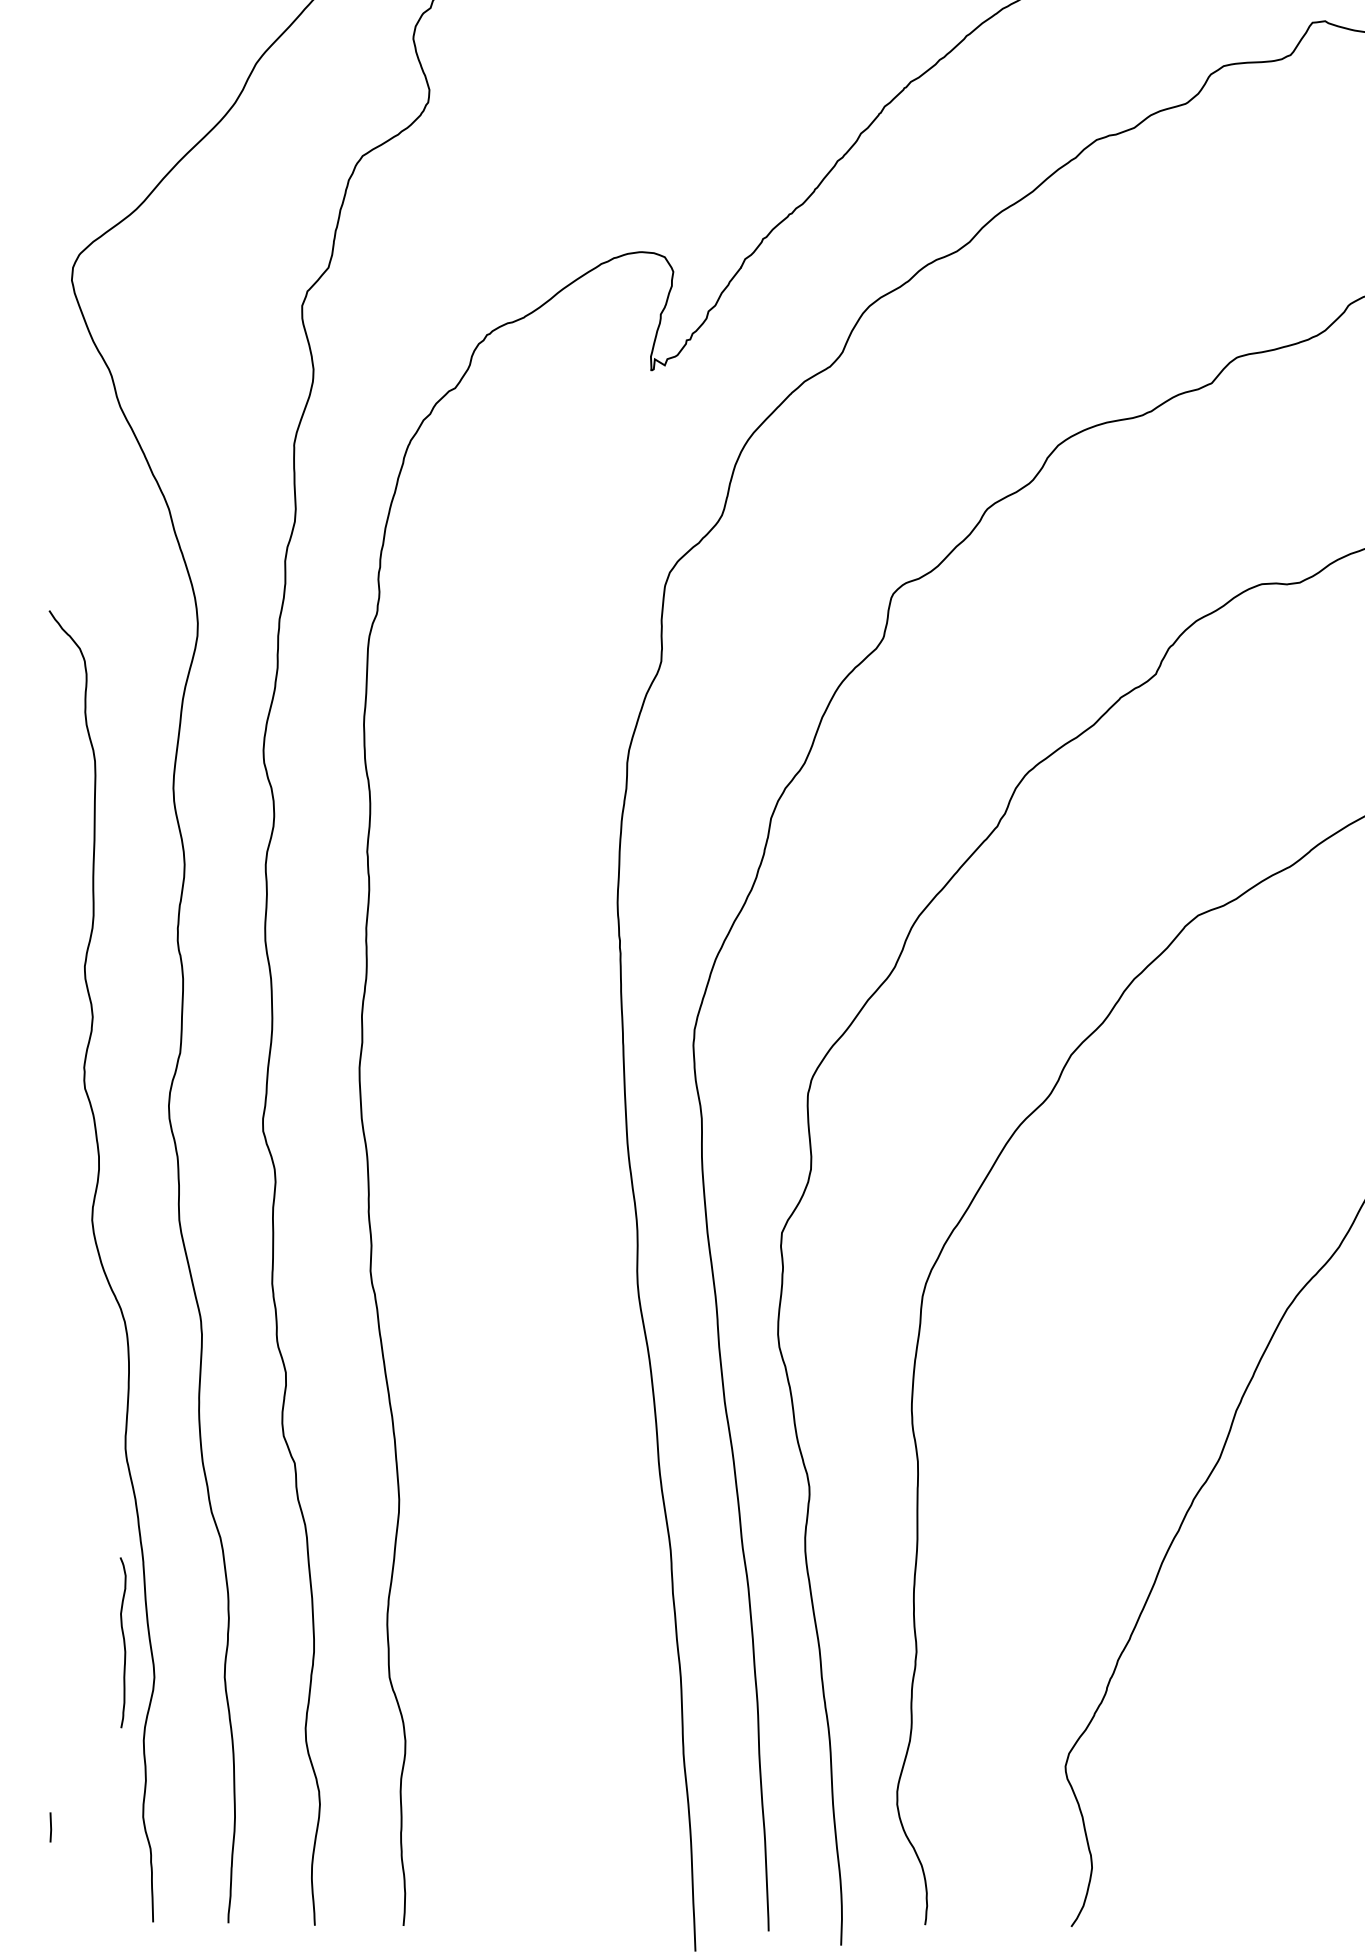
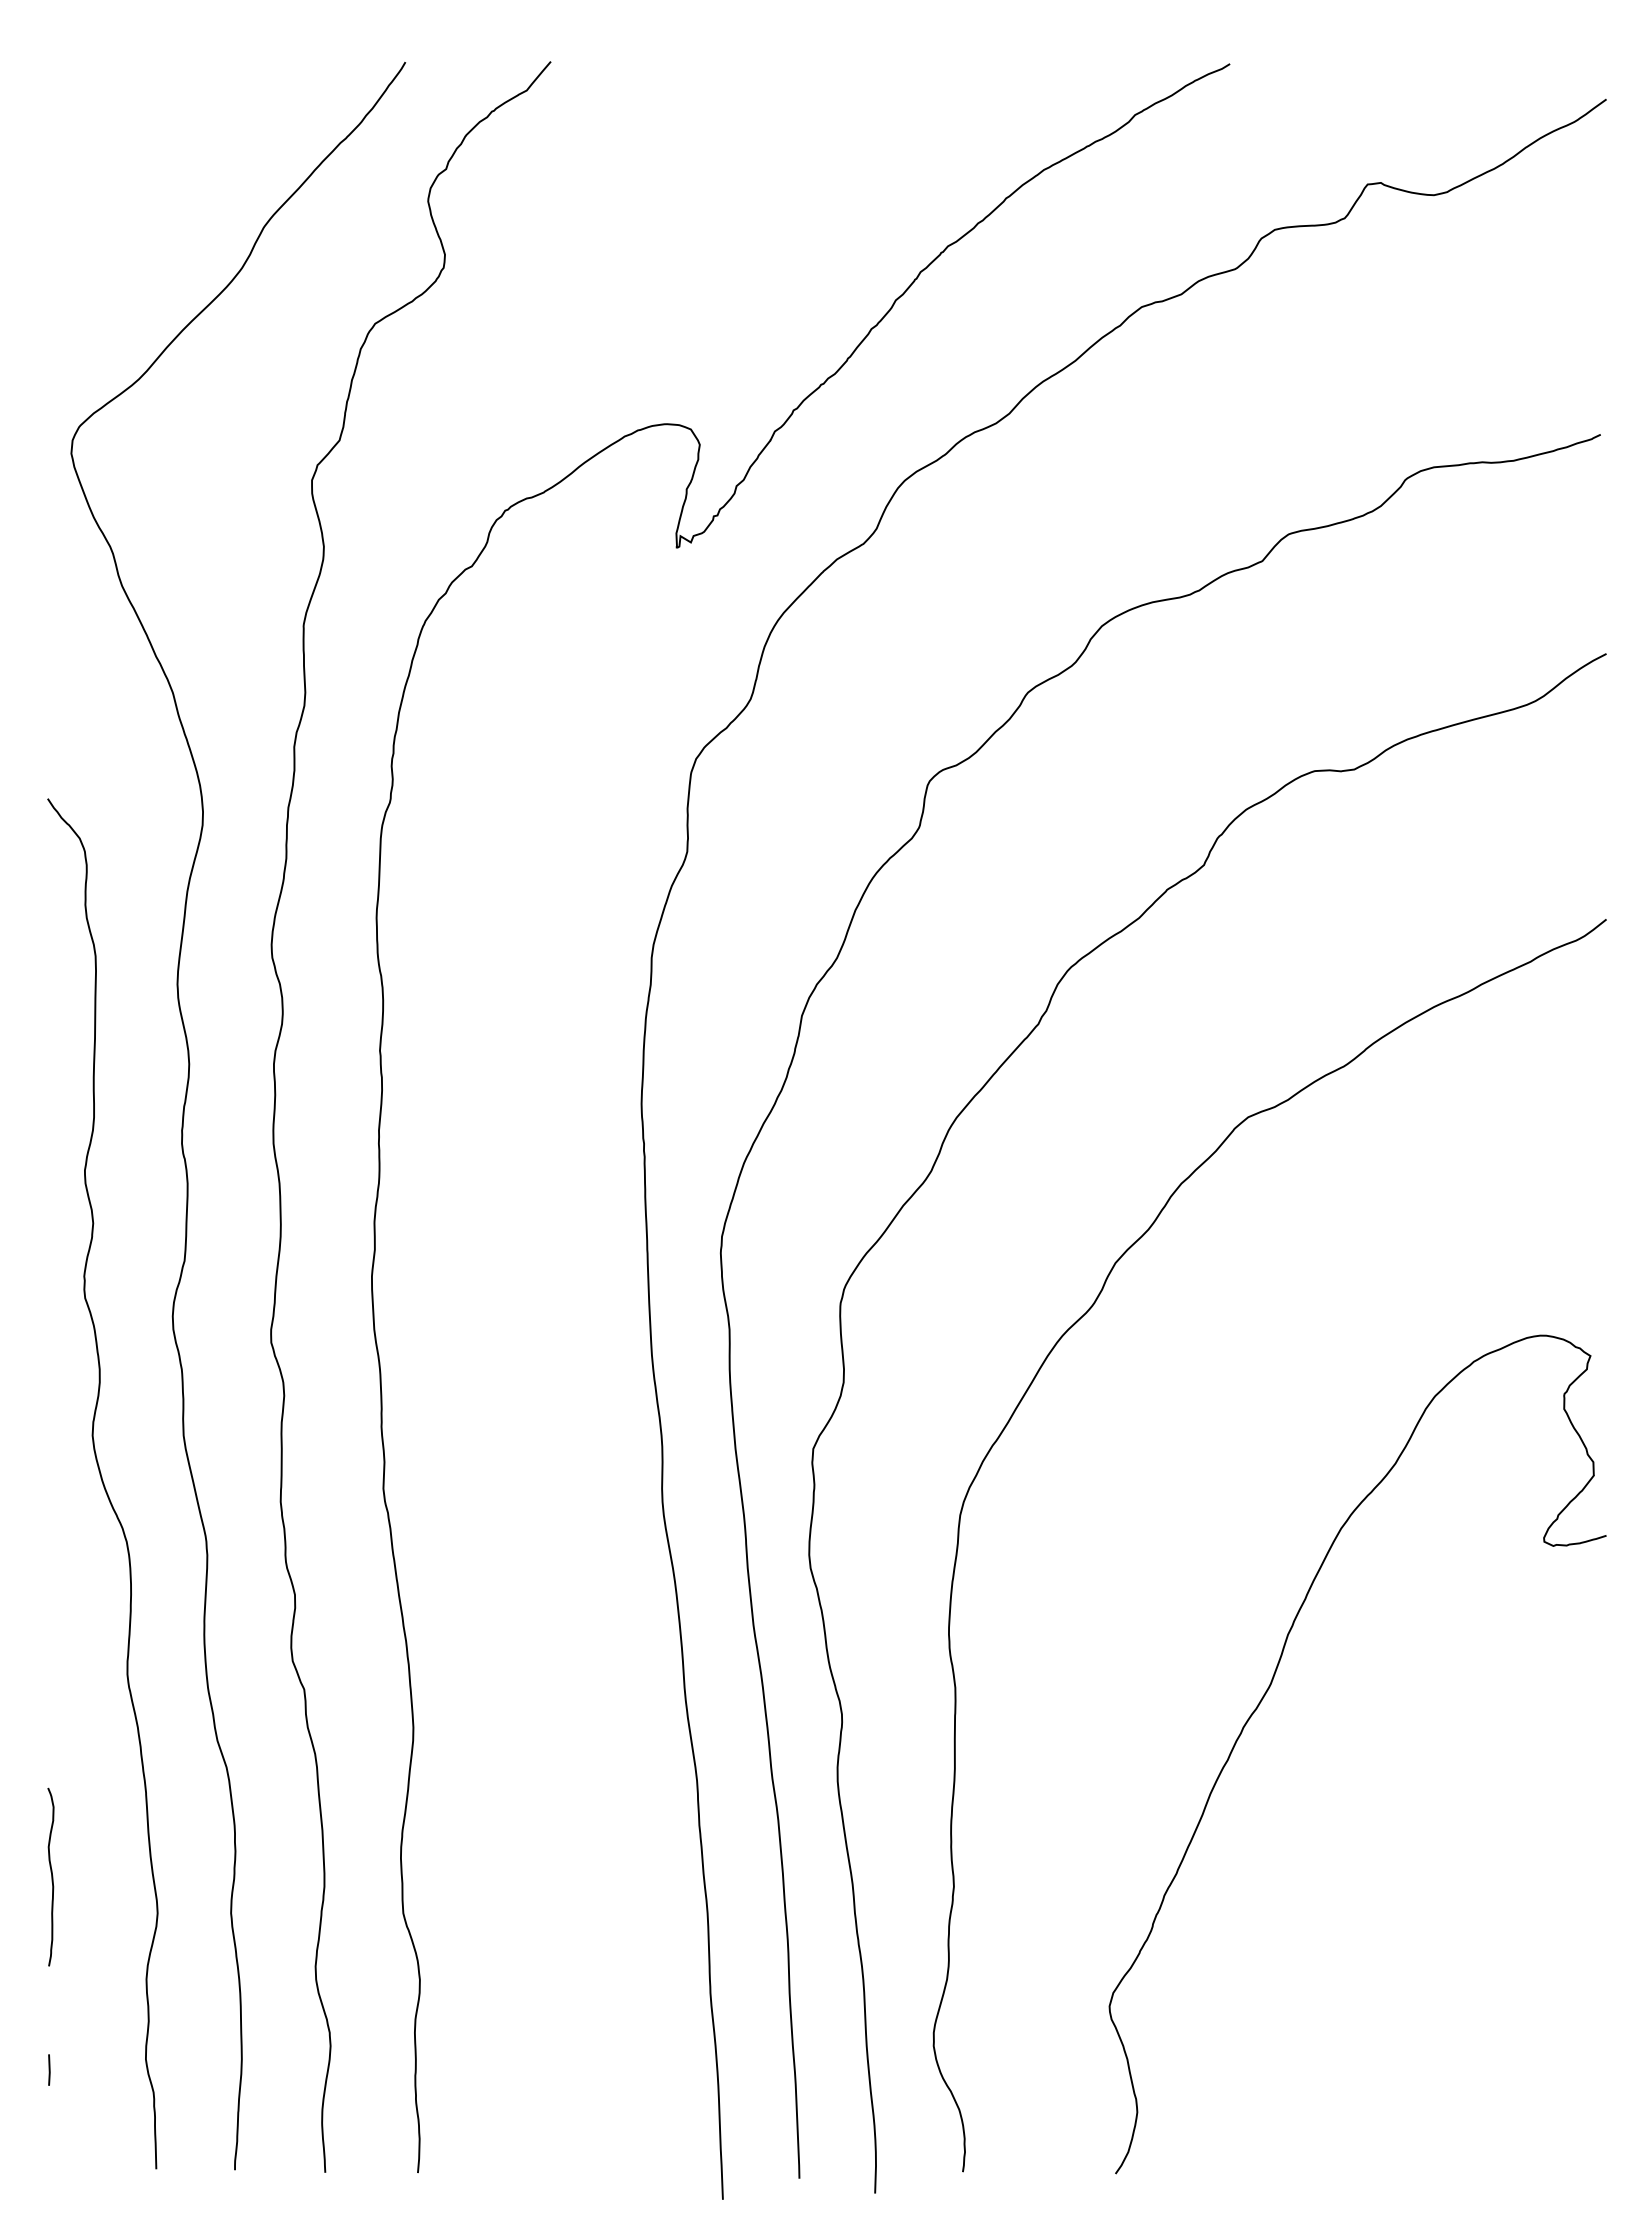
curve: (123, 1642) -> (51, 1876), moved

